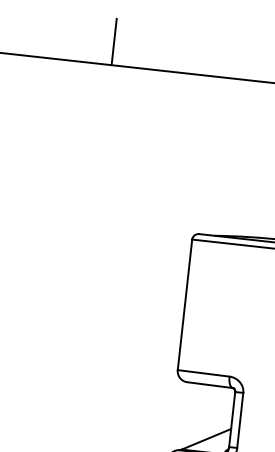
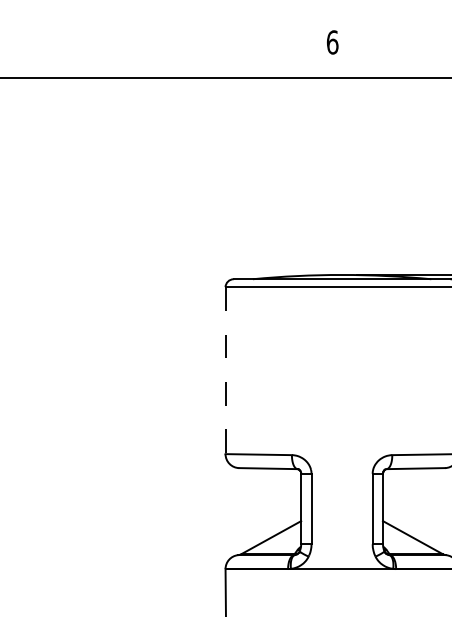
line: (114, 41) -> (99, 47), removed
line: (184, 305) -> (225, 371), solid -> dashed

